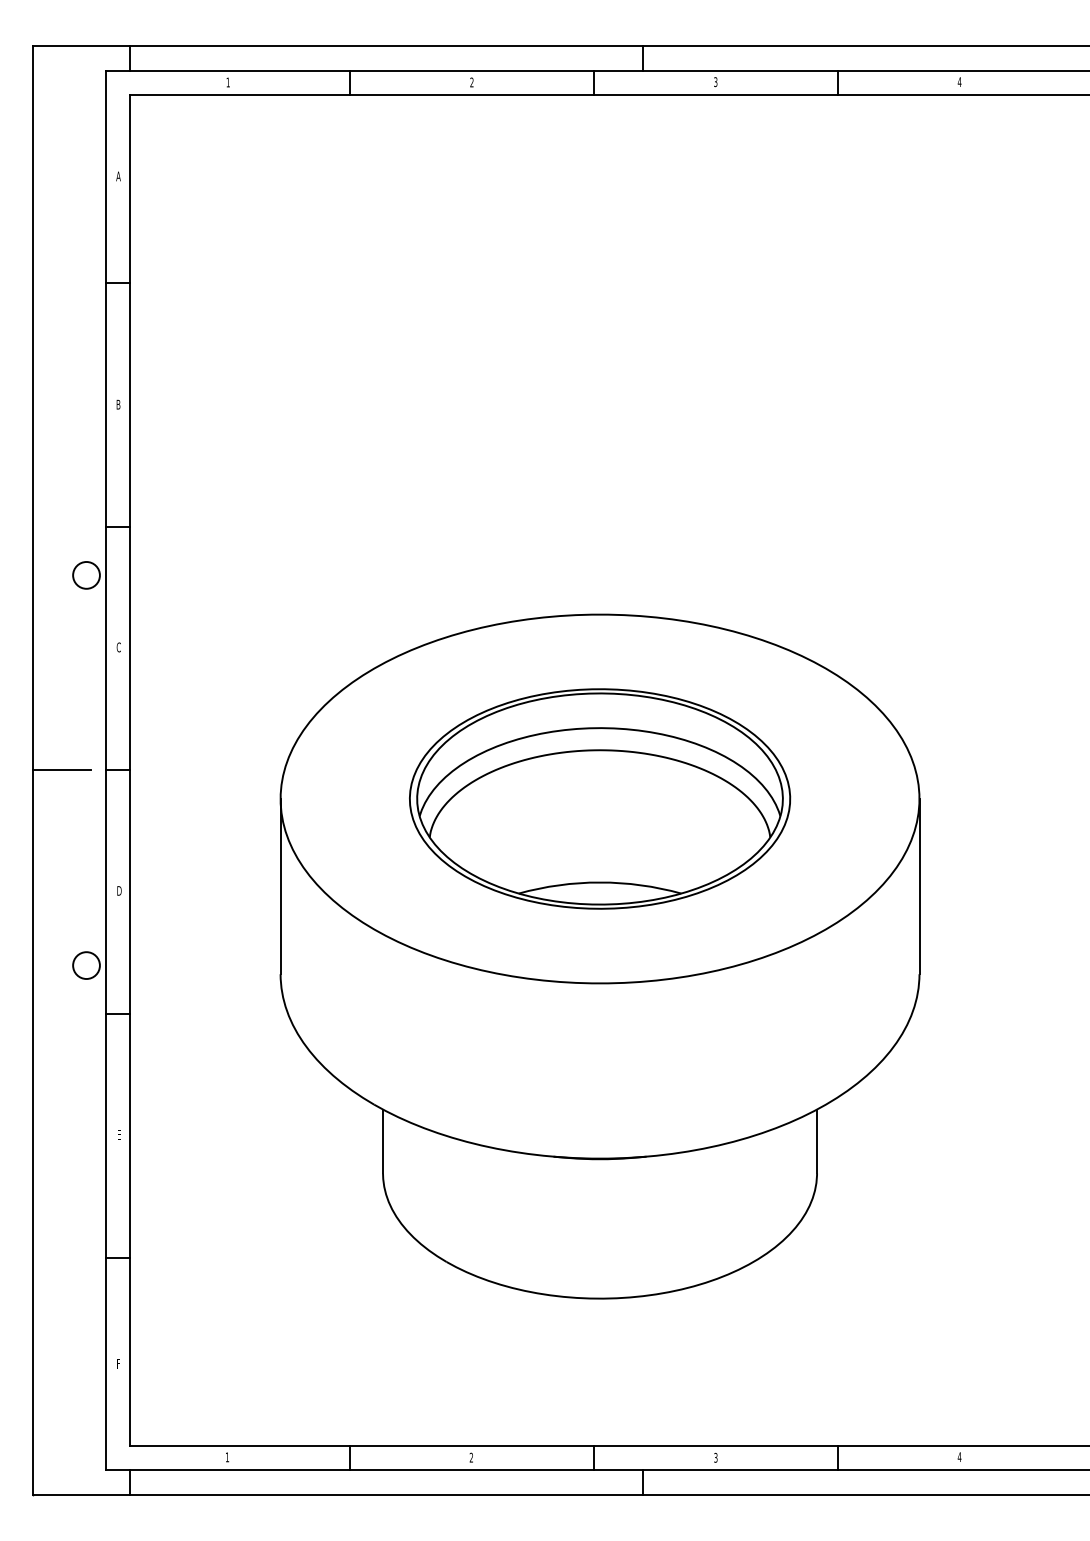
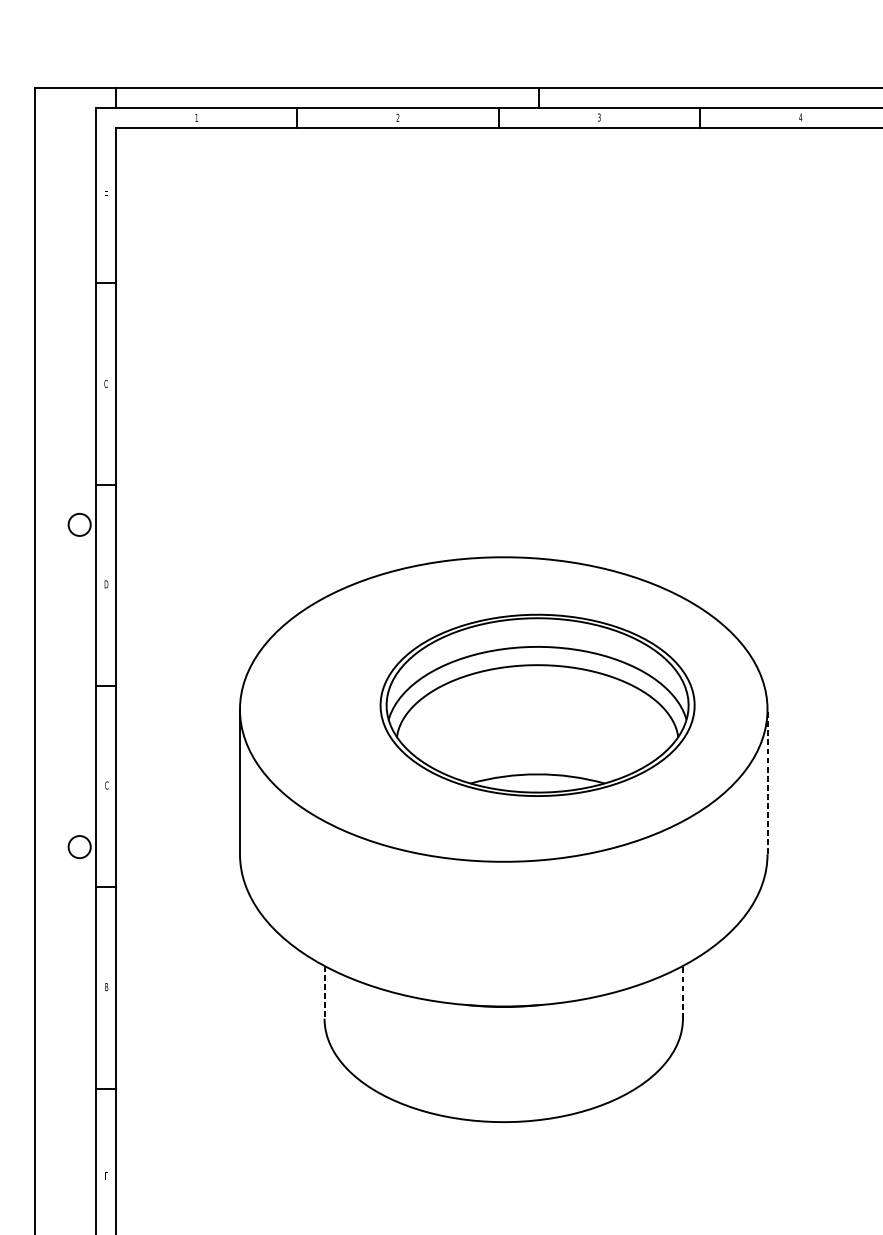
text: (118, 176) -> (106, 195), A -> E
text: (118, 404) -> (106, 383), B -> C
text: (118, 647) -> (106, 584), C -> D
line: (61, 770) -> (59, 686), removed
part: (600, 798) -> (537, 705), moved
line: (919, 886) -> (767, 781), solid -> dashed
text: (119, 890) -> (106, 785), D -> C
text: (119, 1134) -> (106, 986), E -> B
line: (383, 1141) -> (324, 992), solid -> dashed
line: (817, 1141) -> (683, 992), solid -> dashed

